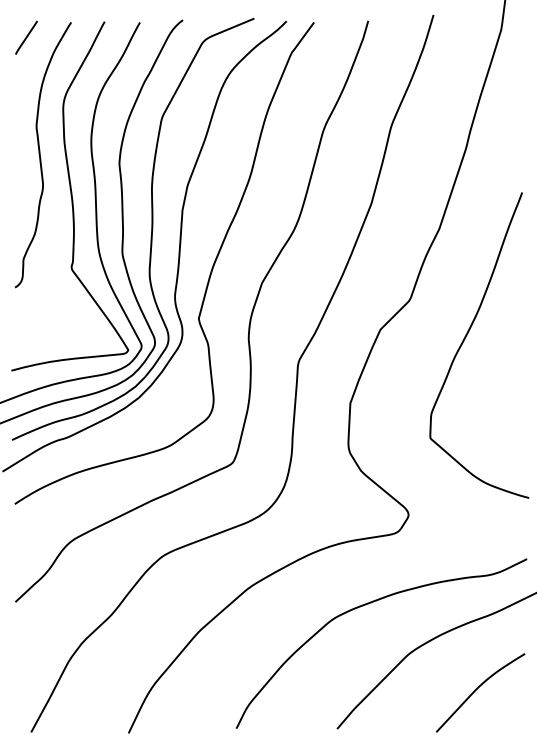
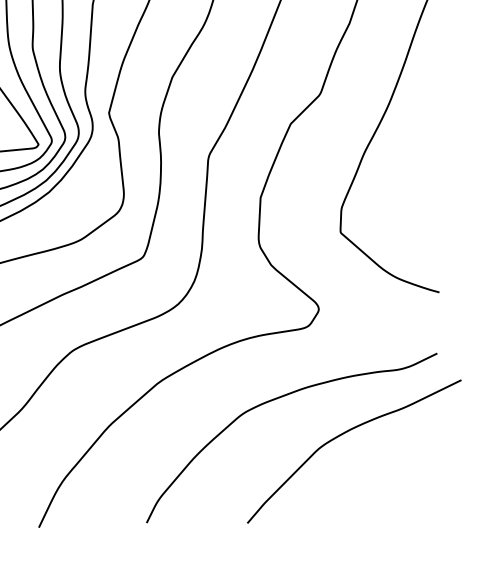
curve: (477, 689) -> (387, 483), removed

